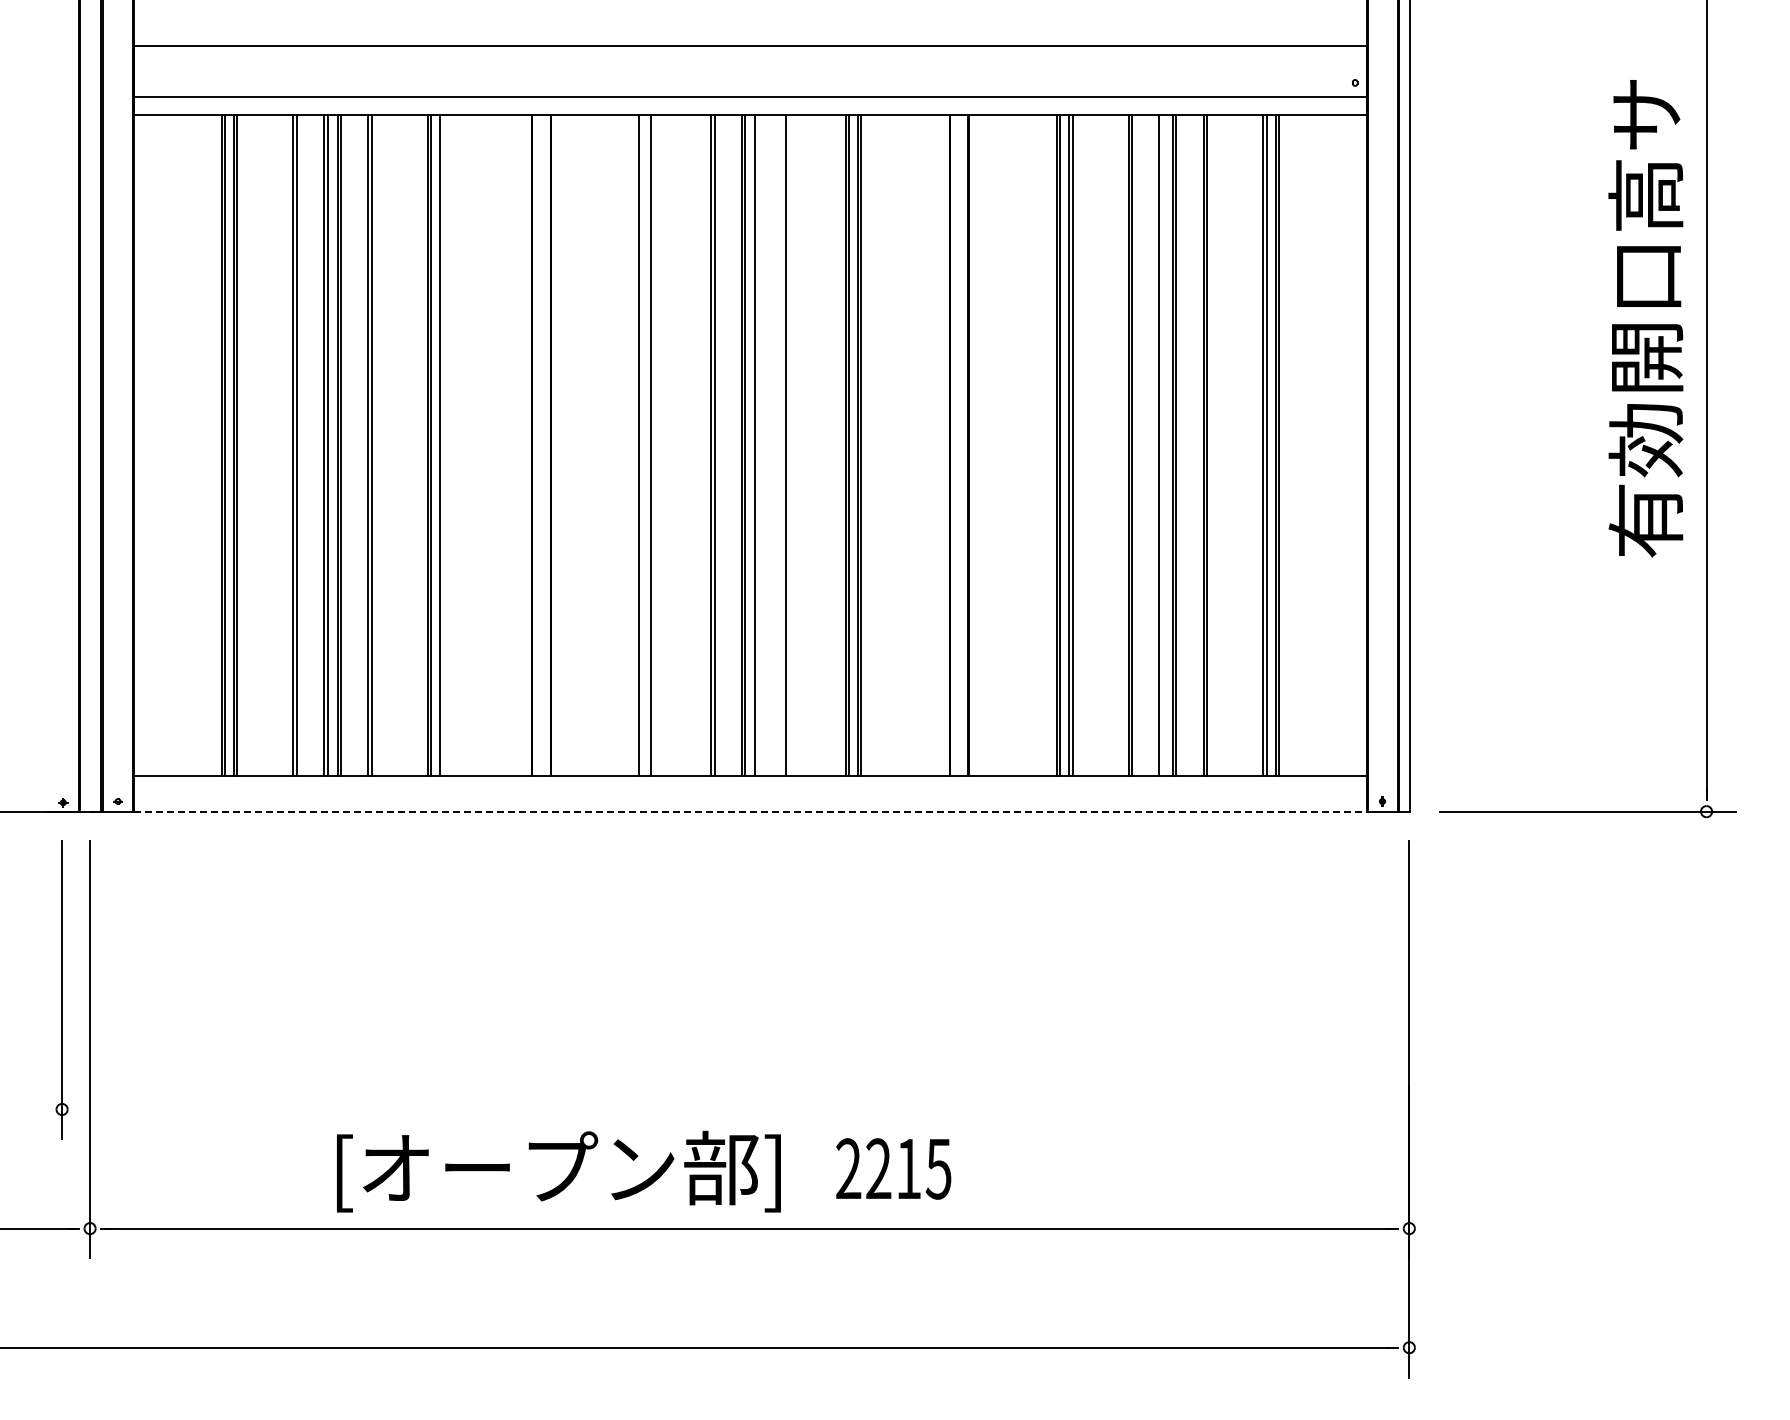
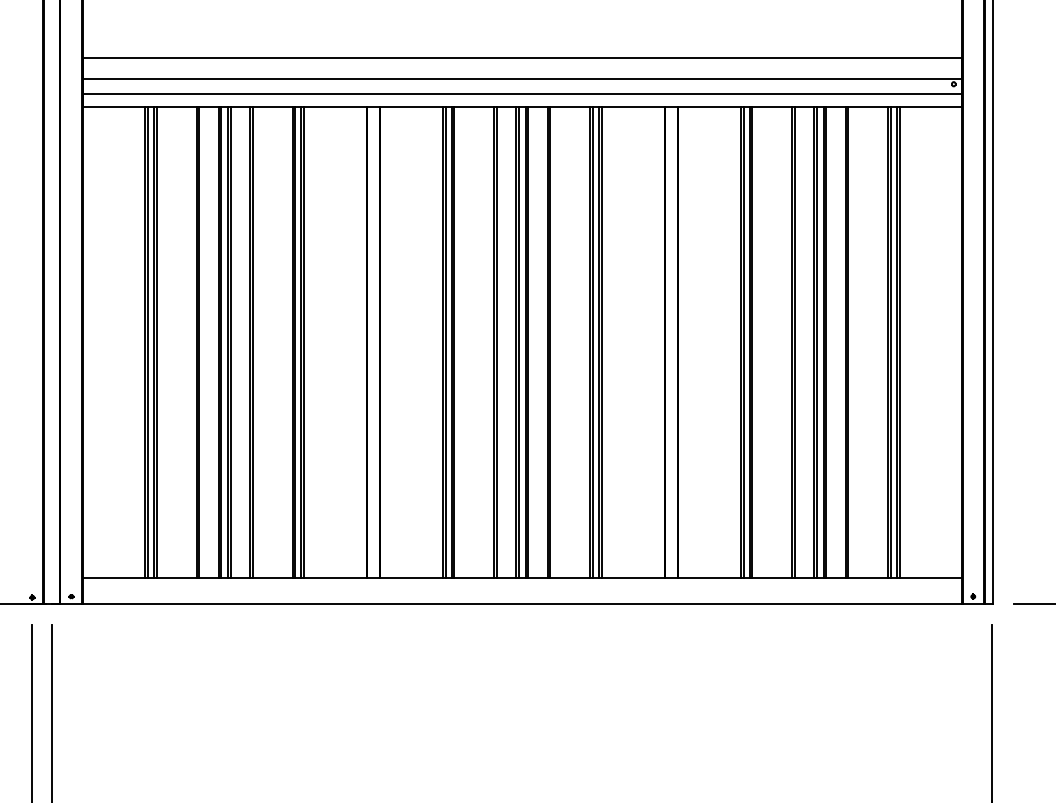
line: (750, 75) -> (522, 78), added
line: (443, 444) -> (303, 342), added
line: (642, 444) -> (445, 342), added
line: (655, 444) -> (454, 342), added
line: (758, 444) -> (528, 342), added
line: (789, 444) -> (550, 342), added
line: (1163, 444) -> (817, 342), added
line: (751, 811) -> (523, 603), dashed -> solid

